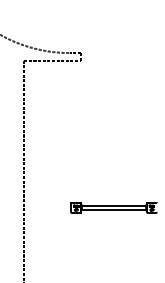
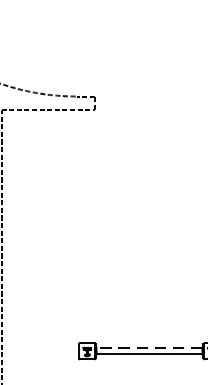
line: (113, 205) -> (148, 347), solid -> dashed

